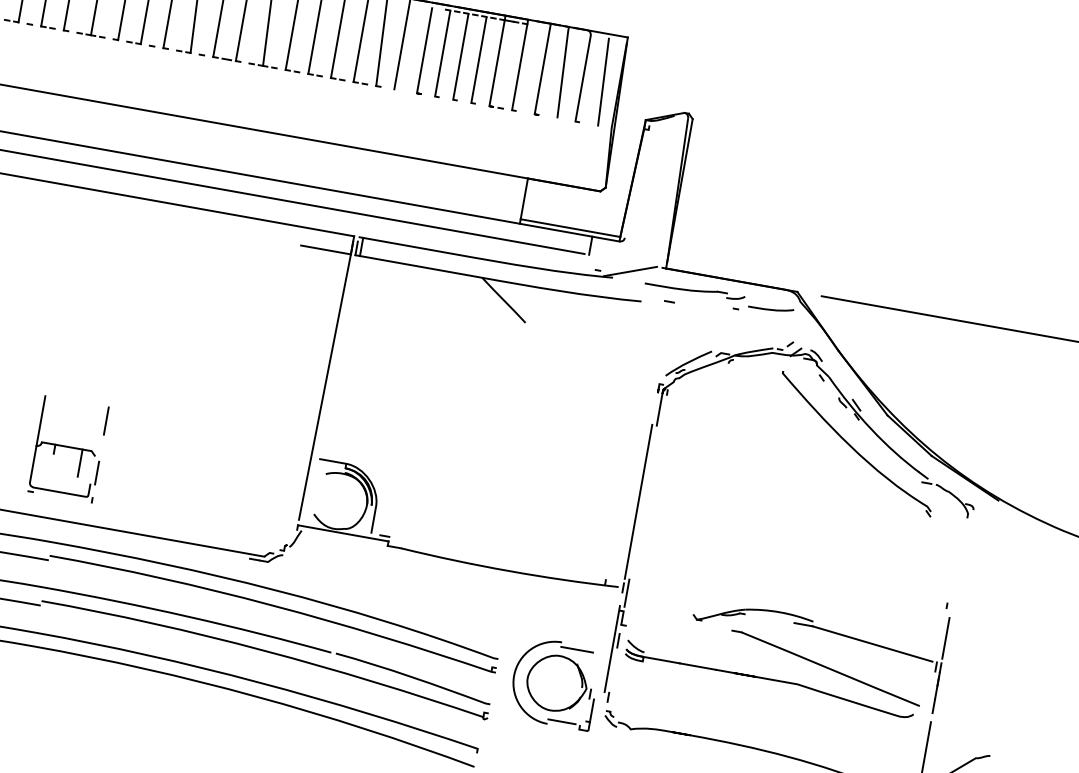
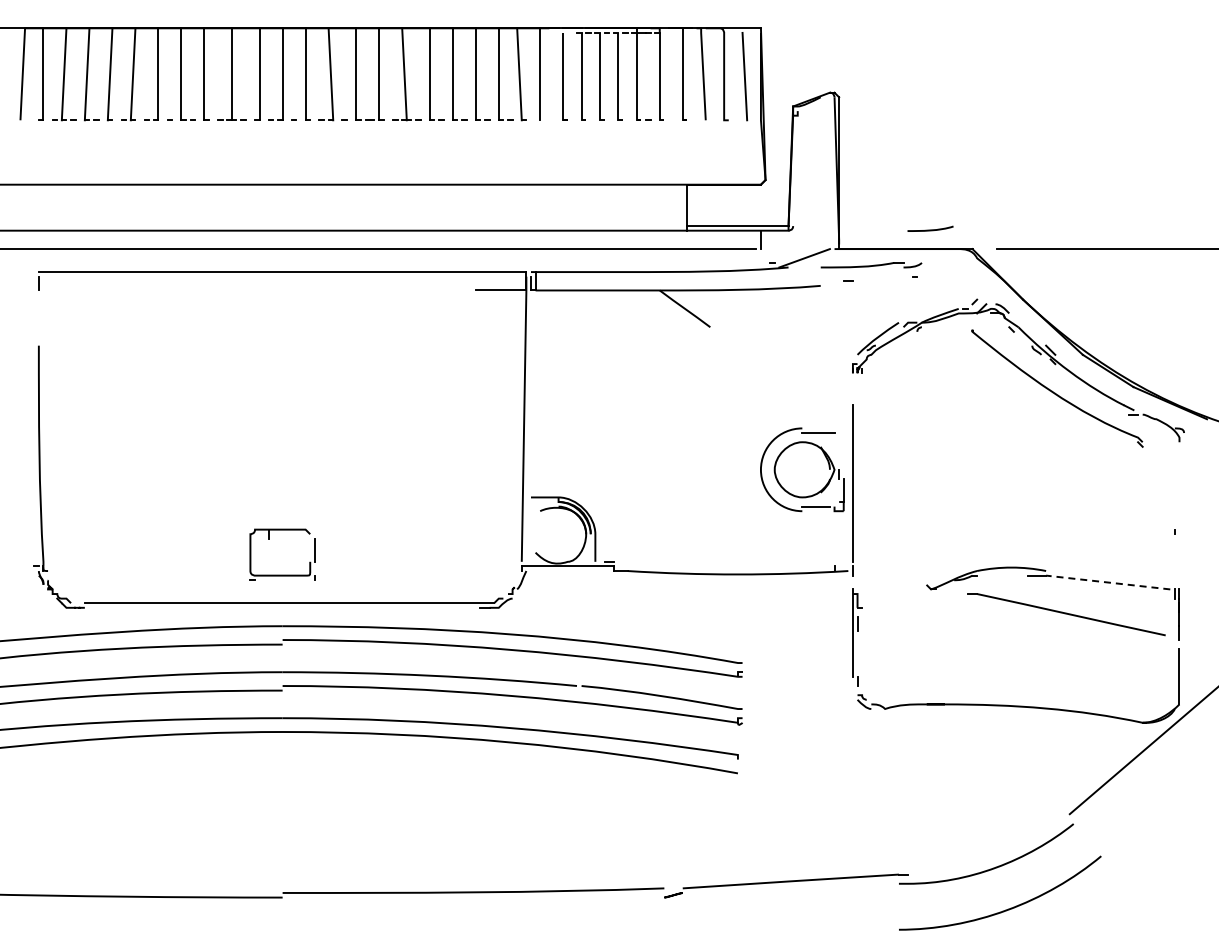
curve: (770, 308) -> (930, 229), moved
line: (659, 409) -> (857, 389), removed
line: (41, 420) -> (250, 508), removed
line: (106, 421) -> (314, 497), removed
line: (80, 463) -> (296, 543), removed
line: (626, 593) -> (857, 575), removed
line: (946, 637) -> (1179, 563), removed
line: (871, 643) -> (1107, 582), solid -> dashed
part: (769, 679) -> (1013, 635), removed
part: (555, 682) -> (802, 469), moved

